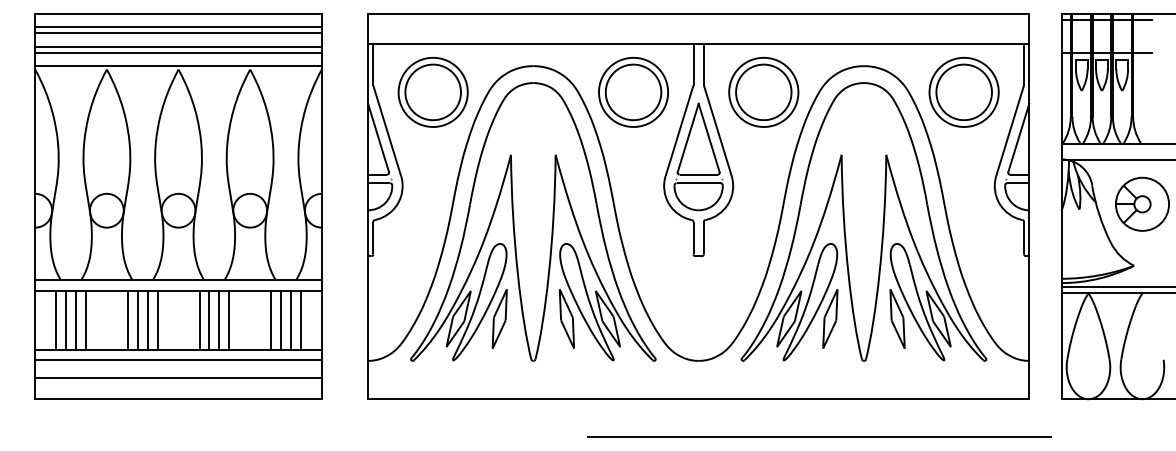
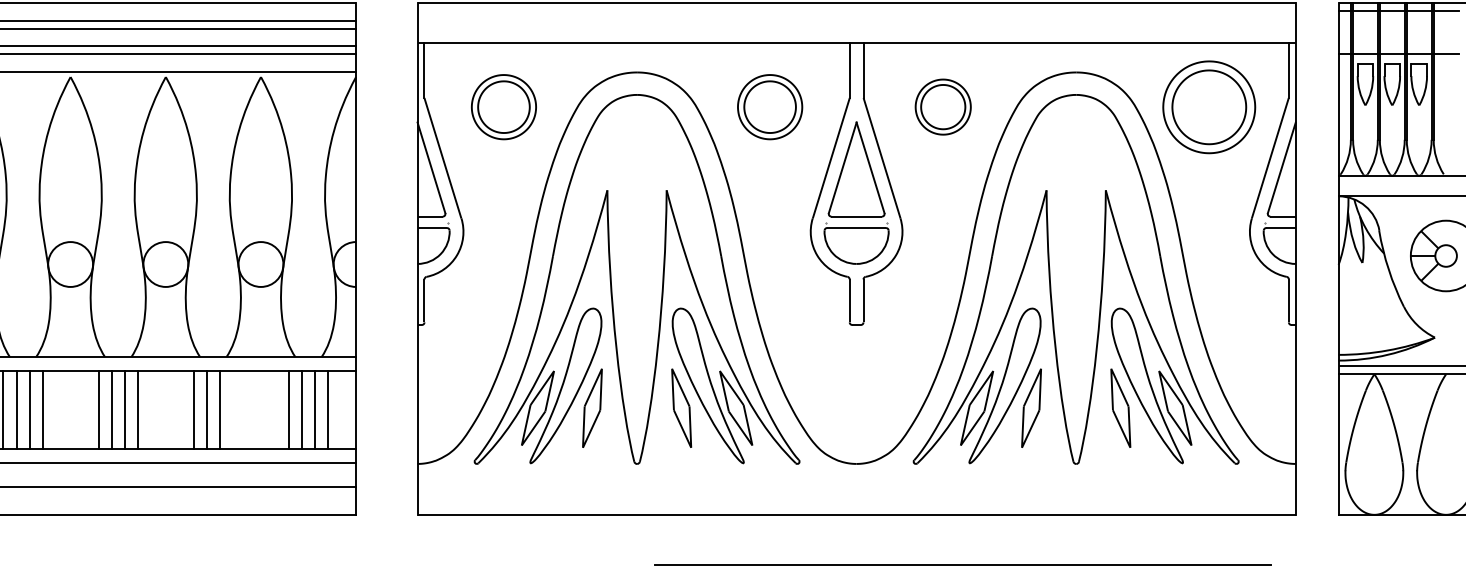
part: (432, 91) -> (503, 106), size x0.7
part: (633, 91) -> (770, 106), size x0.7
part: (763, 91) -> (942, 106), size x0.6
line: (229, 319) -> (233, 408), removed
line: (819, 436) -> (962, 564), moved

